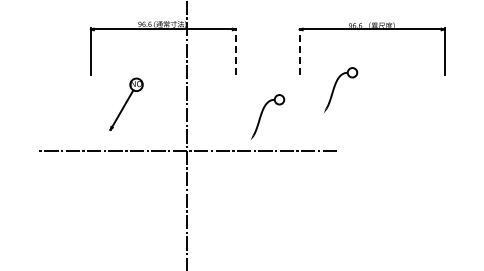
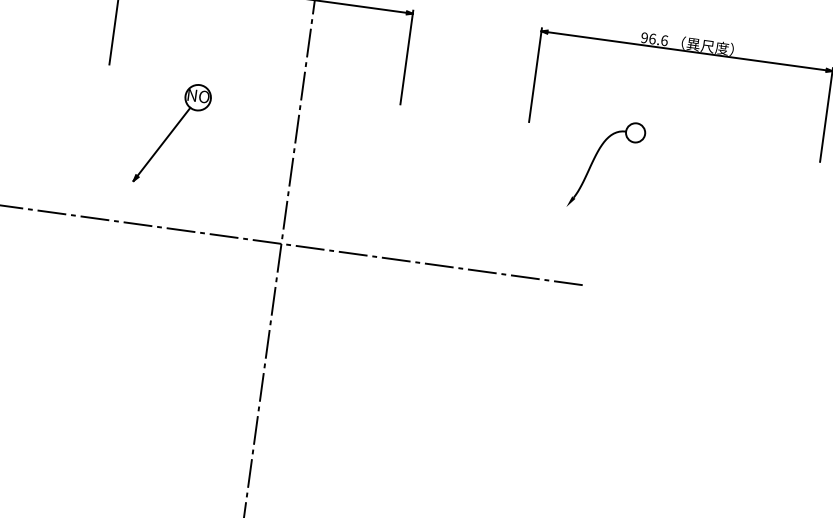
line: (235, 50) -> (406, 55), dashed -> solid
line: (299, 50) -> (535, 73), dashed -> solid
part: (262, 114) -> (443, 191), removed

